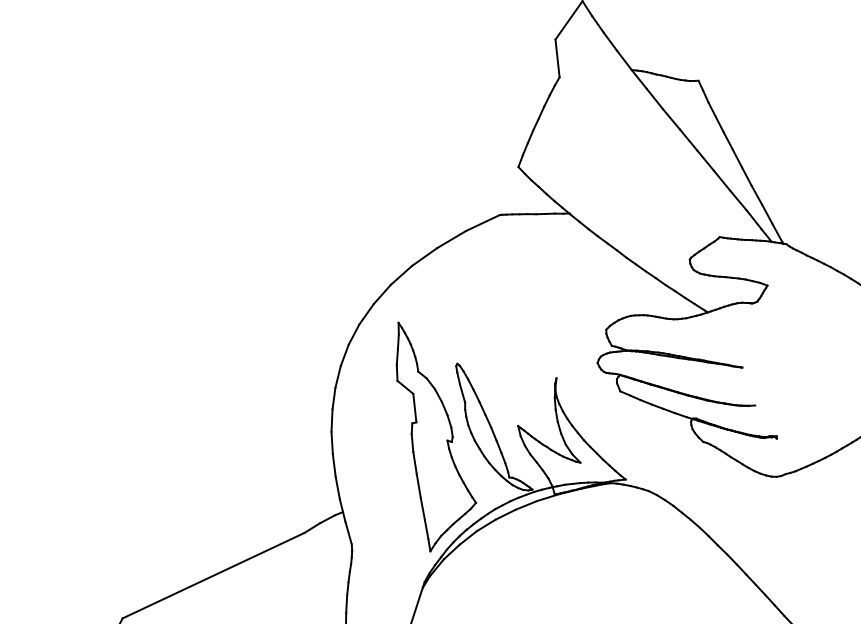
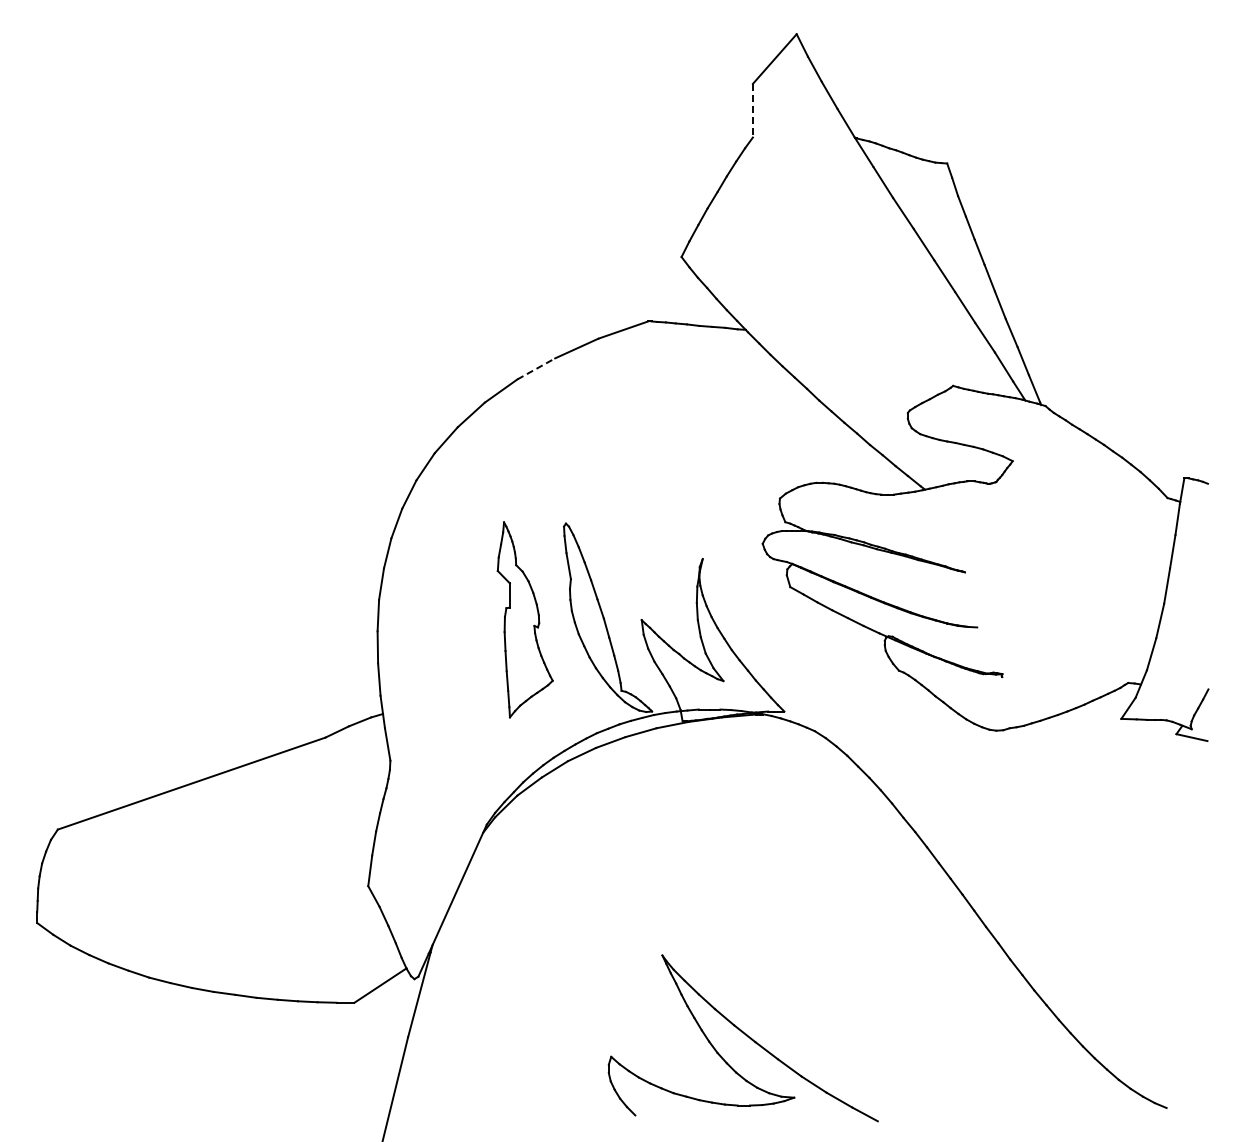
line: (557, 58) -> (752, 110), solid -> dashed
line: (424, 256) -> (536, 368), solid -> dashed
part: (436, 434) -> (525, 619), size x0.6

